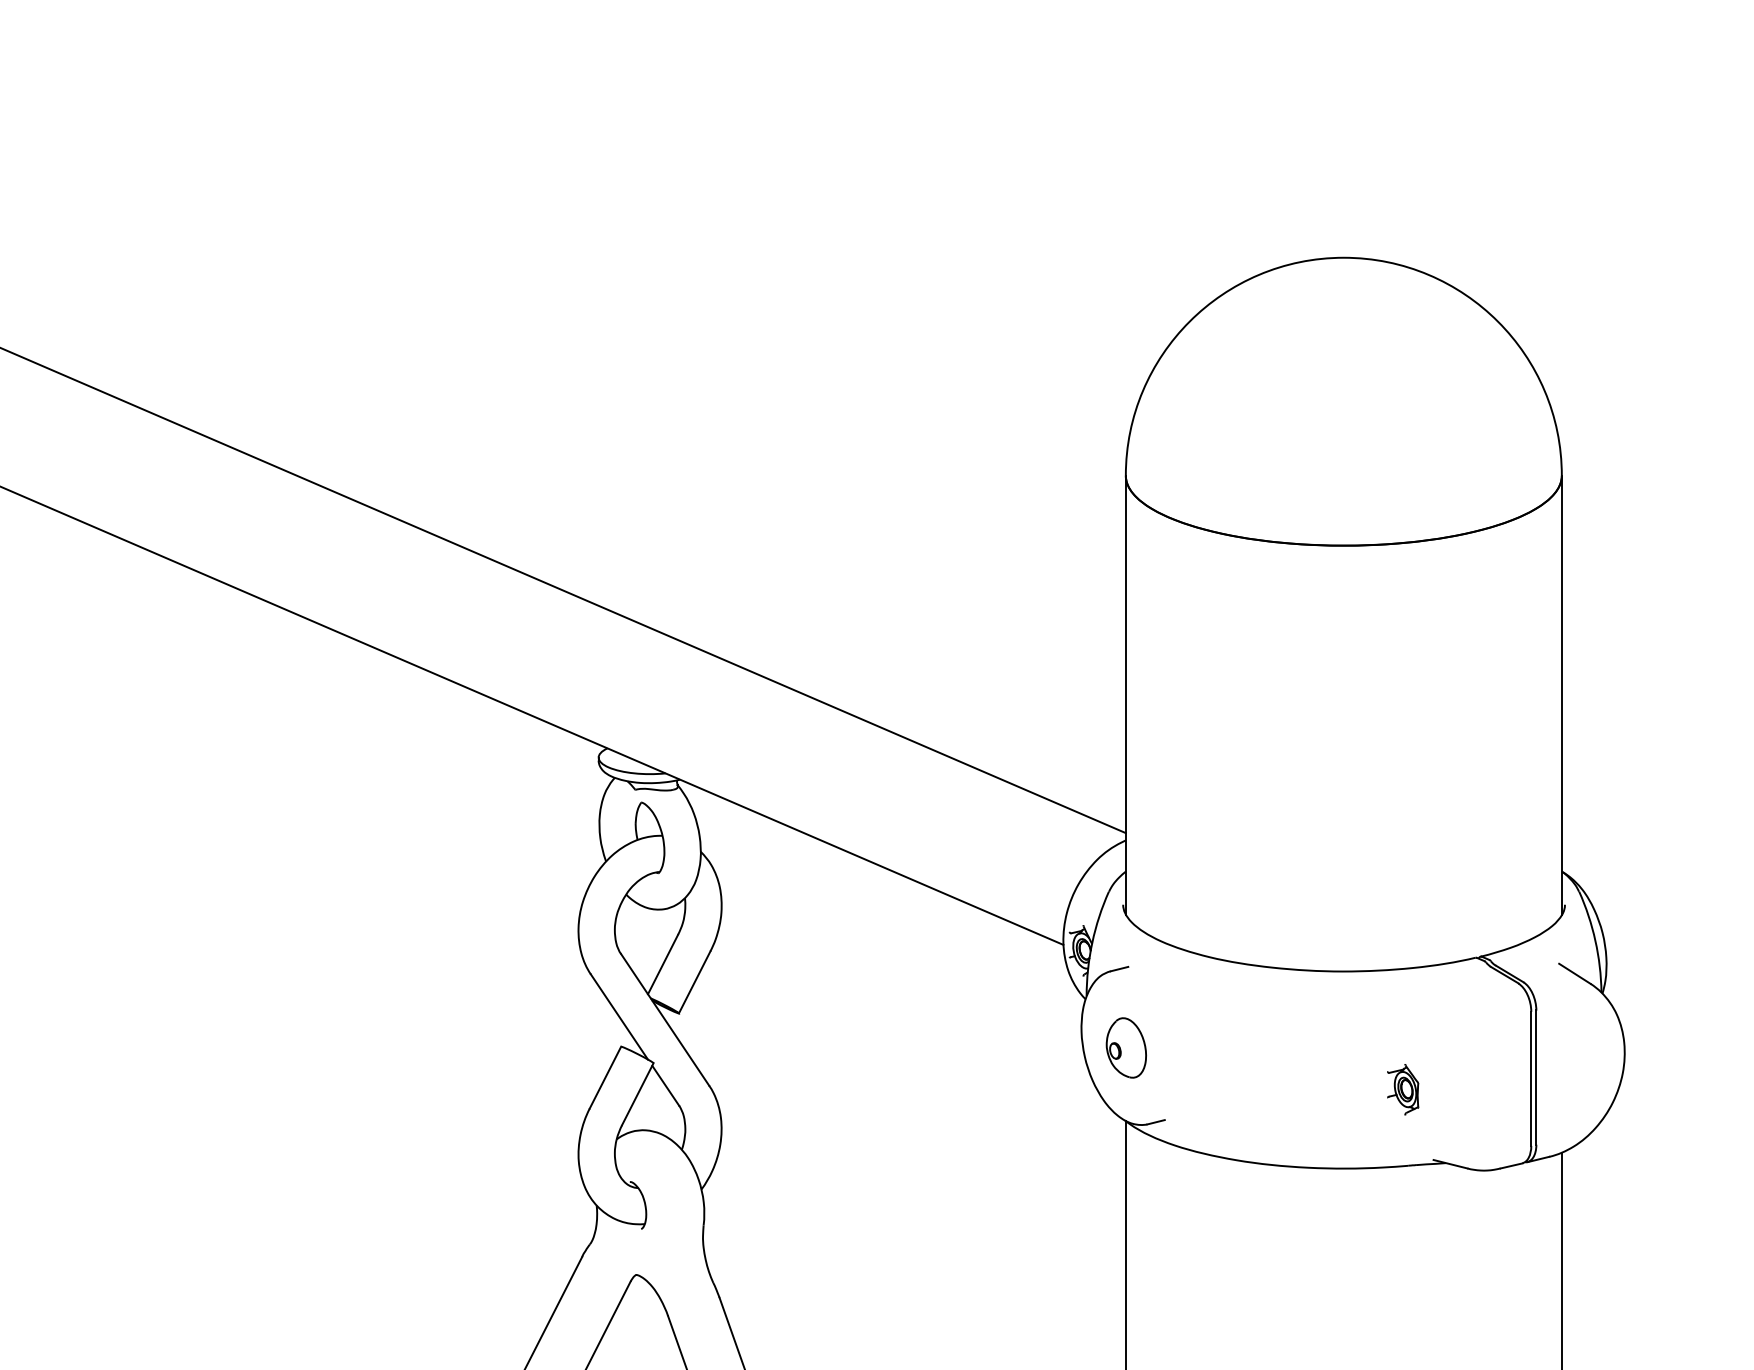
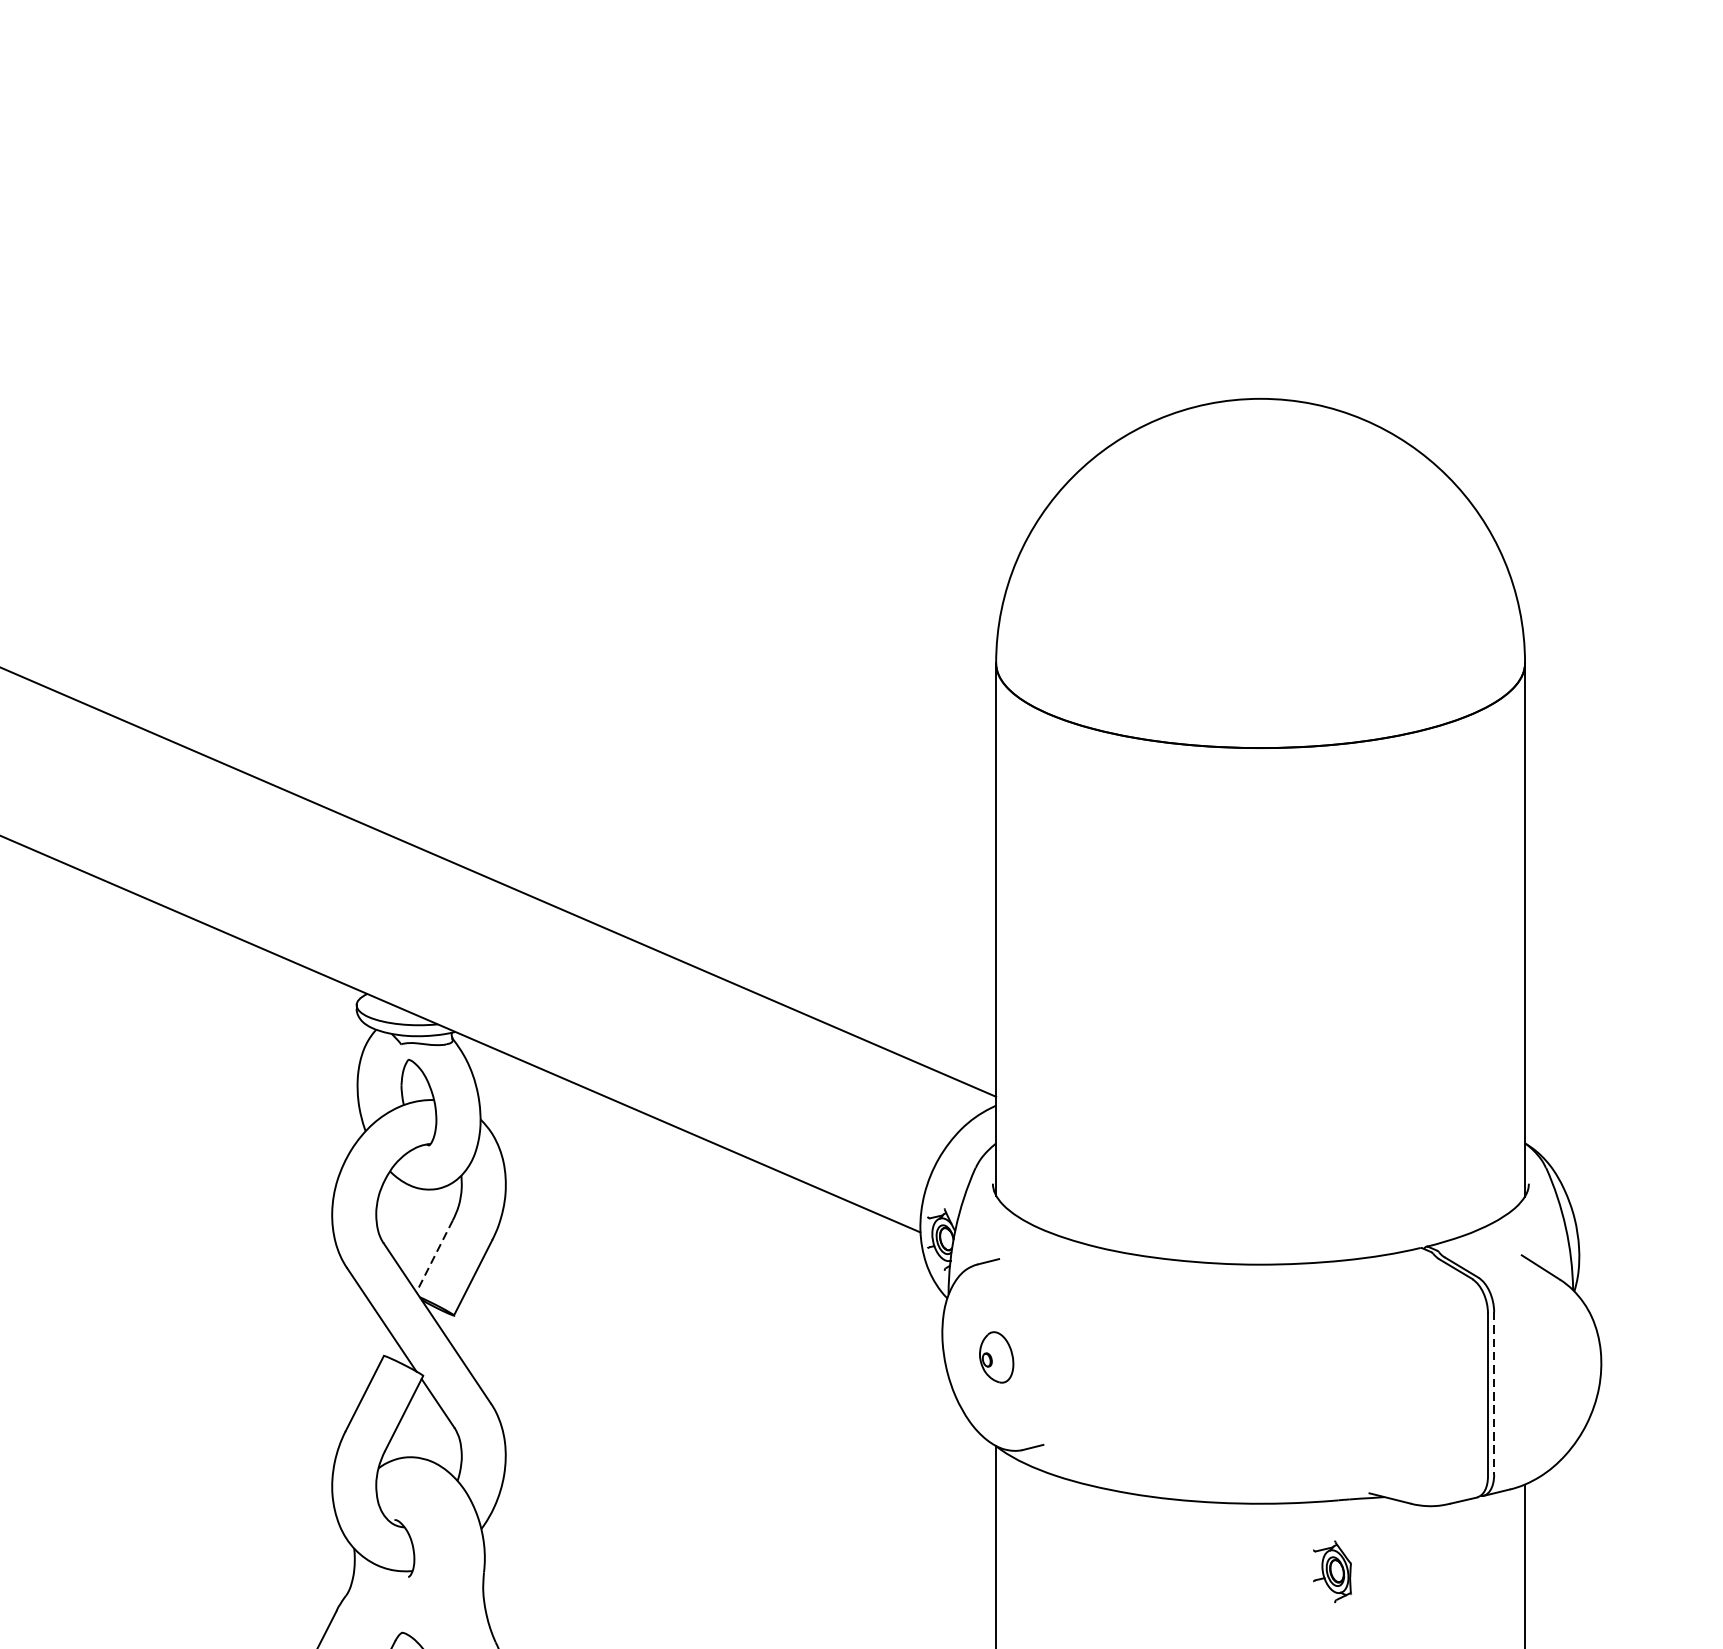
line: (662, 965) -> (434, 1257), solid -> dashed
part: (1125, 1047) -> (995, 1356), size x0.7
line: (1536, 1078) -> (1494, 1394), solid -> dashed
part: (1403, 1089) -> (1332, 1571), moved

